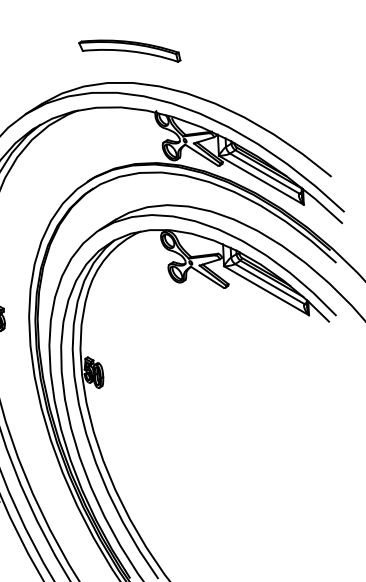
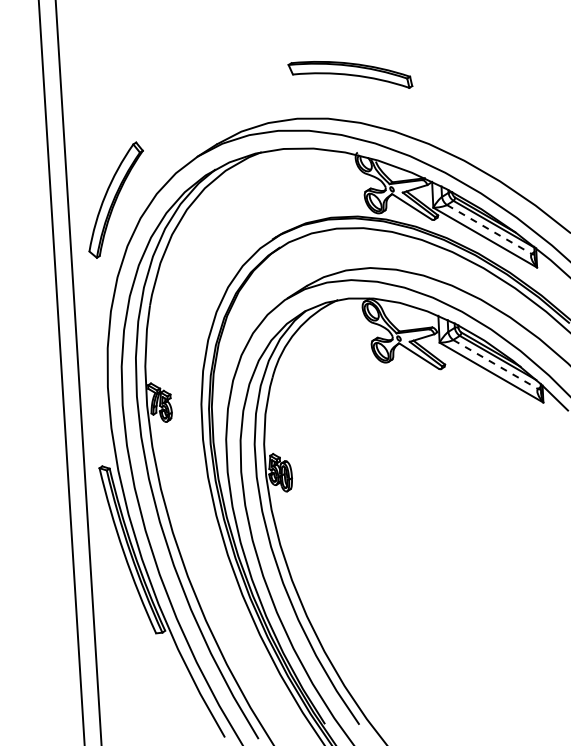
part: (129, 50) -> (350, 74), moved
line: (264, 173) -> (489, 229), solid -> dashed
line: (269, 284) -> (495, 364), solid -> dashed

